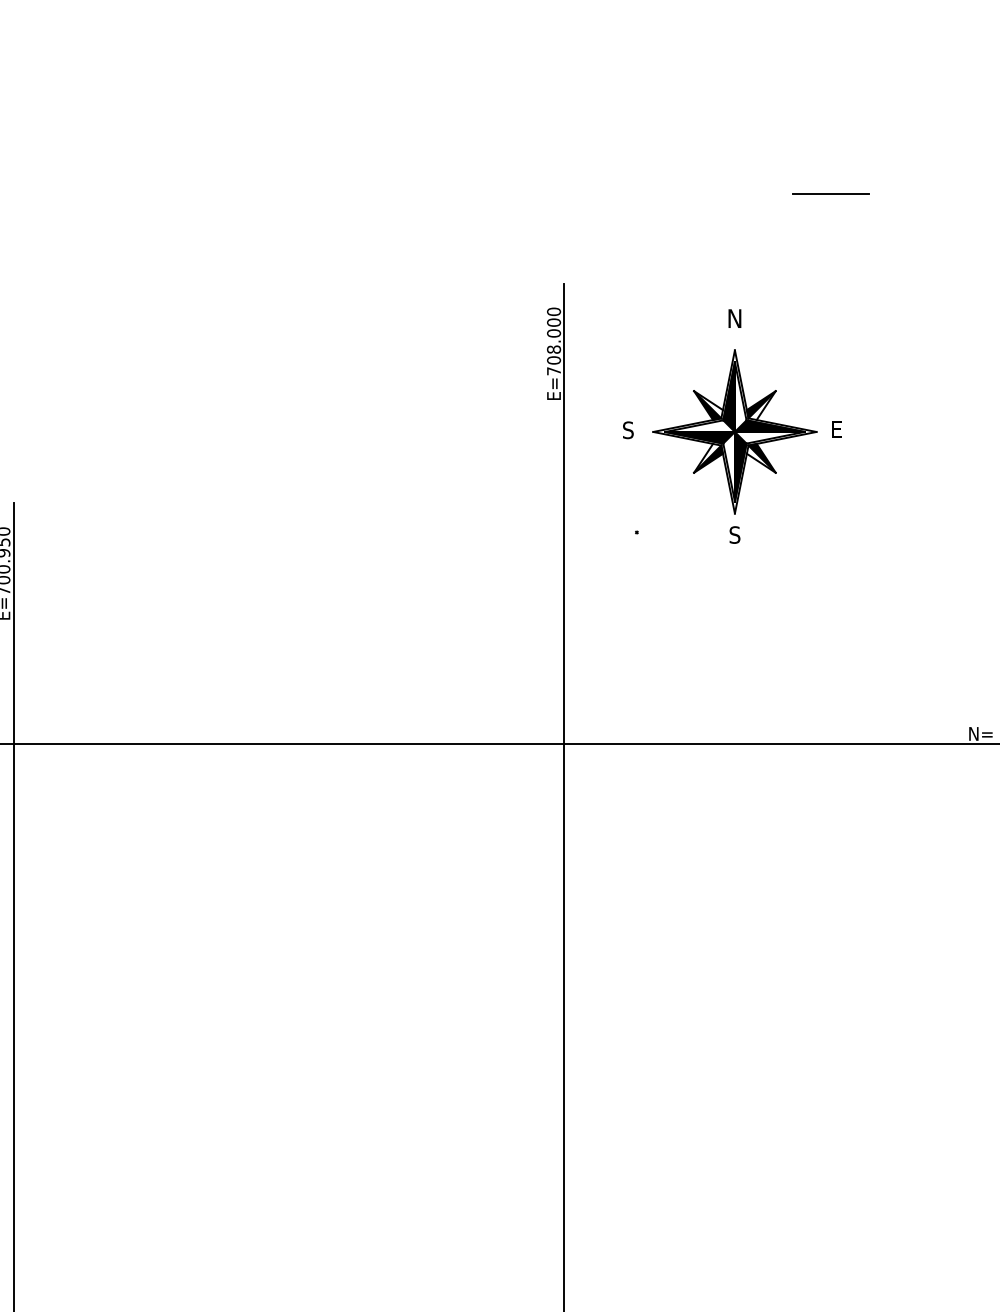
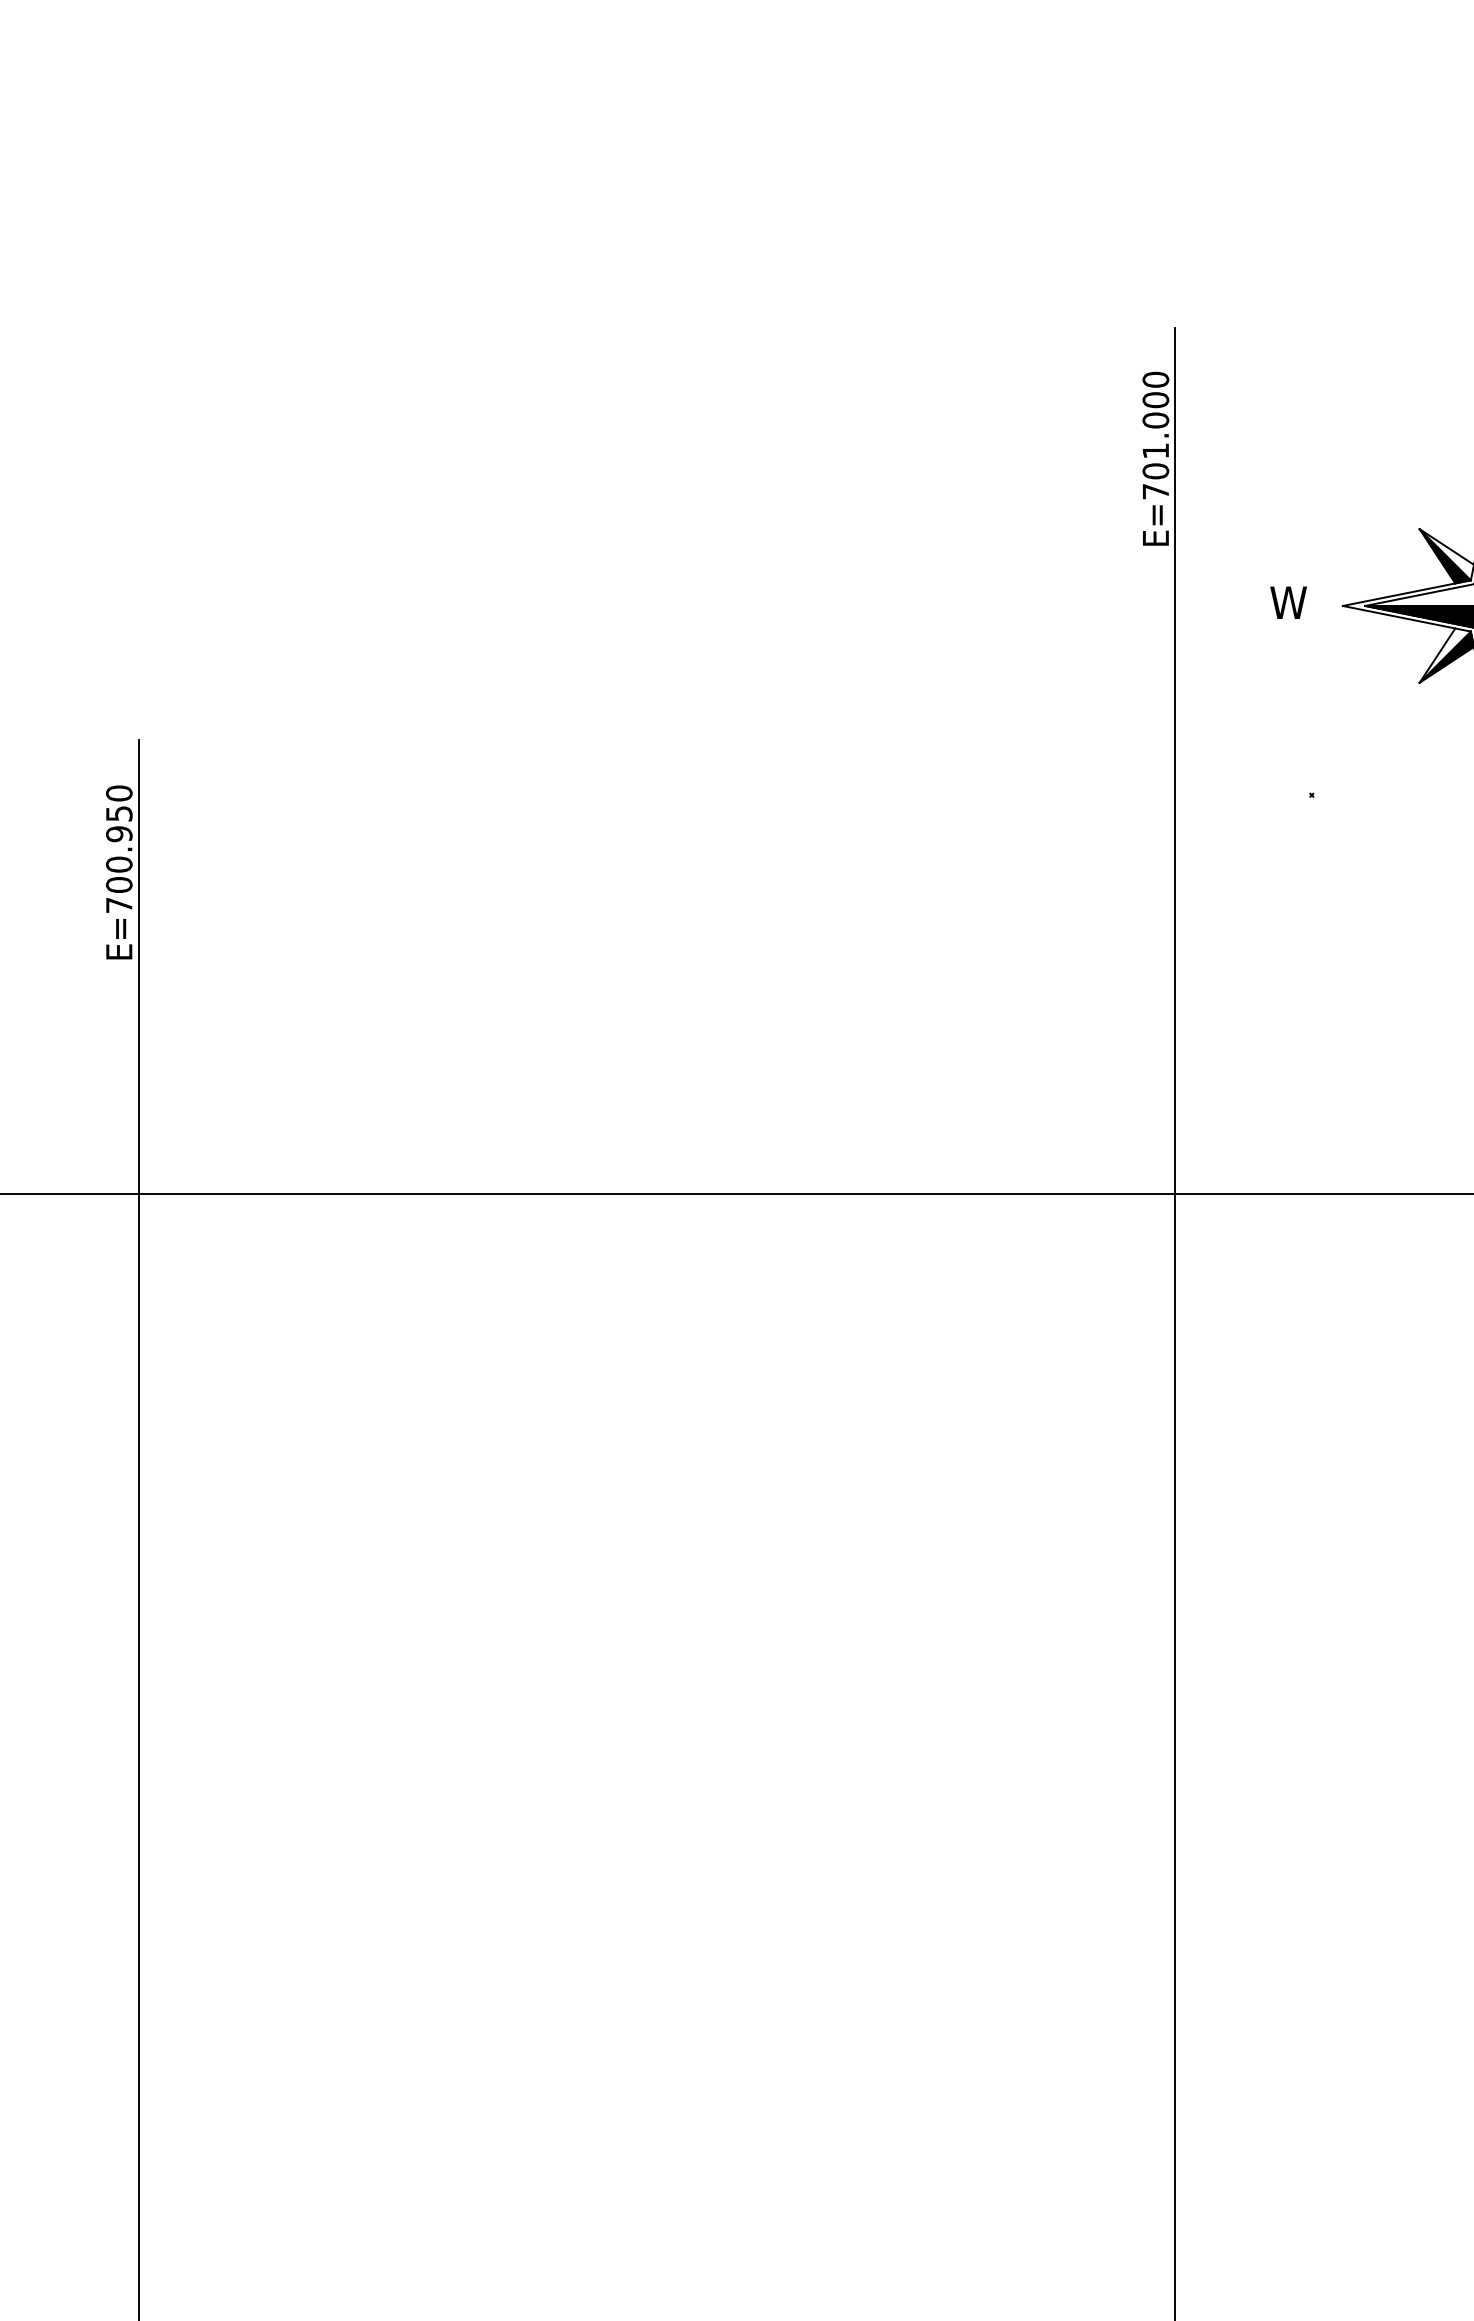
text: (554, 349) -> (1156, 450), E=708.000 -> E=701.000
text: (624, 430) -> (1288, 603), S -> W

